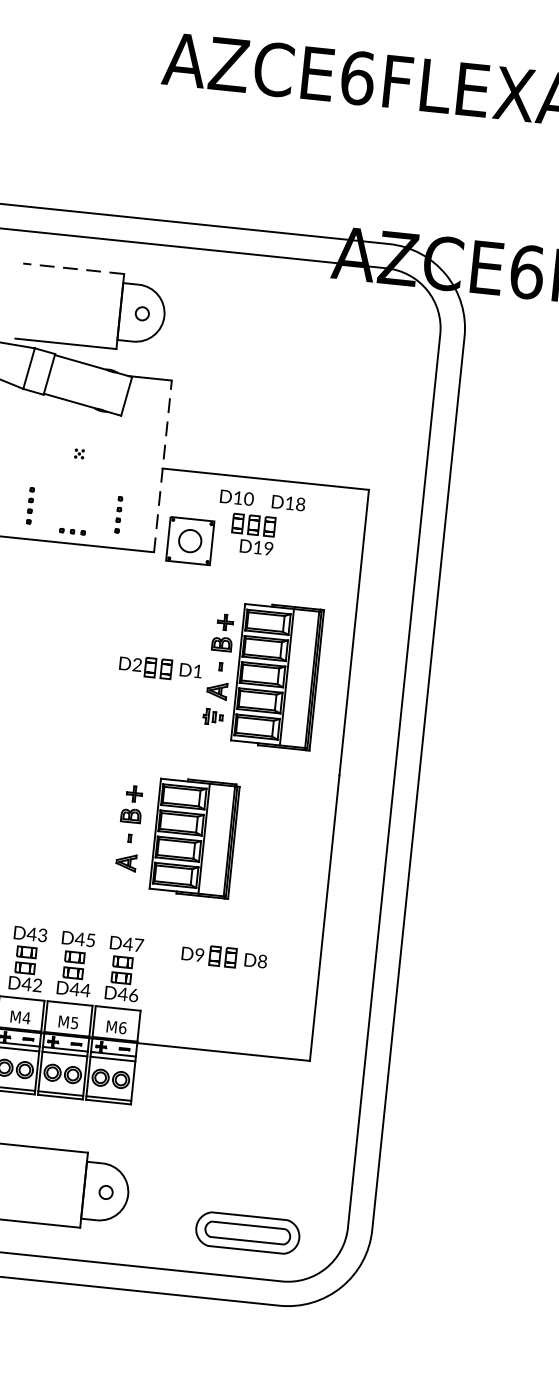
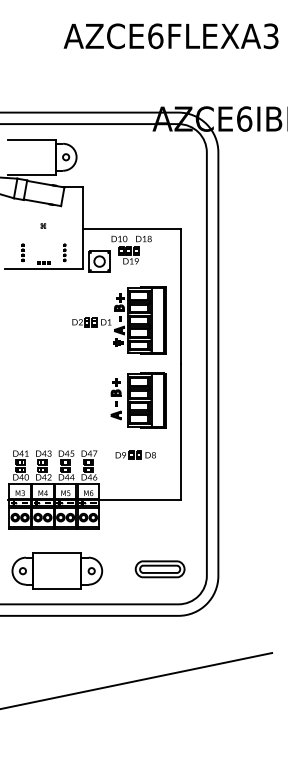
line: (73, 268) -> (31, 139), dashed -> solid
line: (163, 465) -> (83, 227), dashed -> solid
part: (176, 835) -> (138, 400), moved
part: (246, 1233) -> (159, 569), moved

